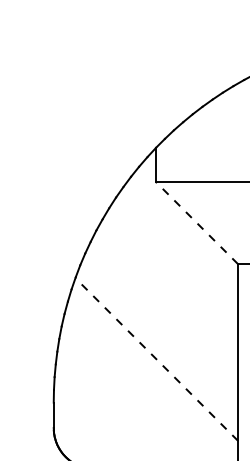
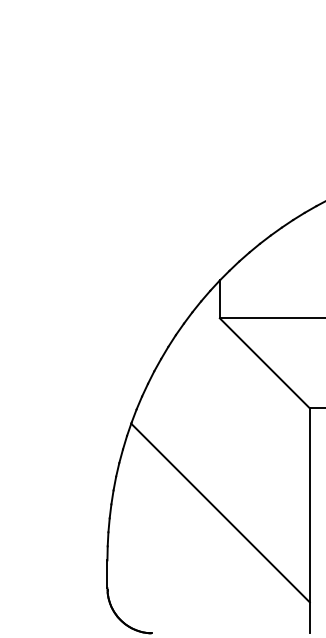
line: (196, 223) -> (264, 363), dashed -> solid
line: (156, 359) -> (220, 512), dashed -> solid

